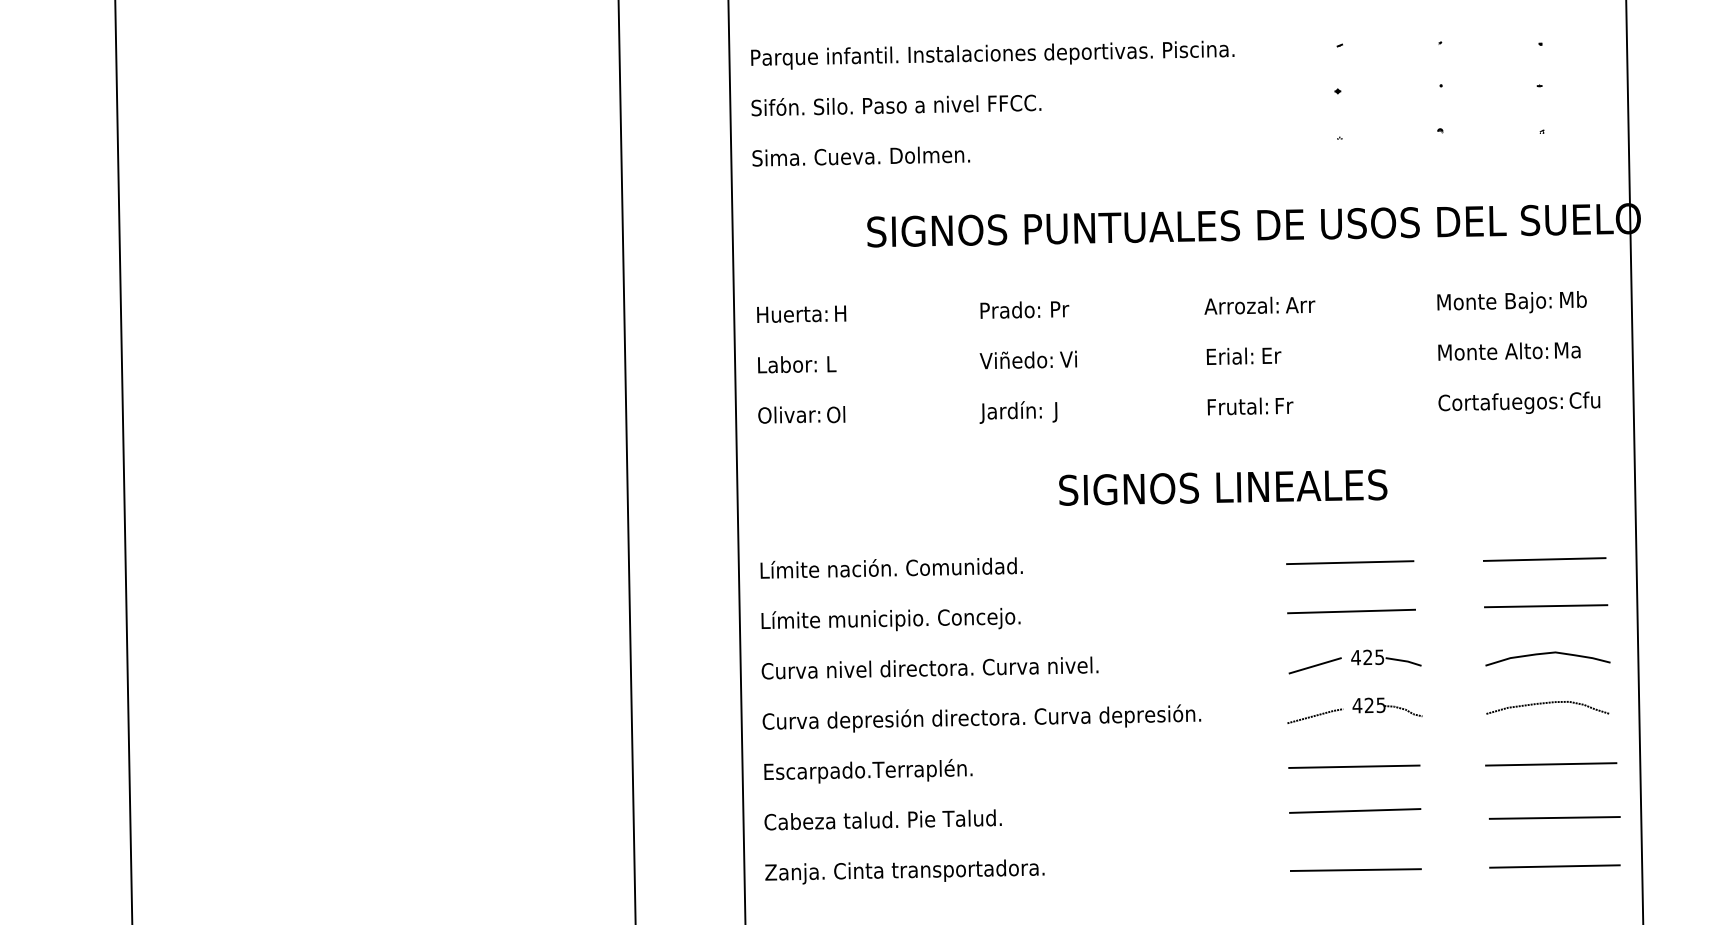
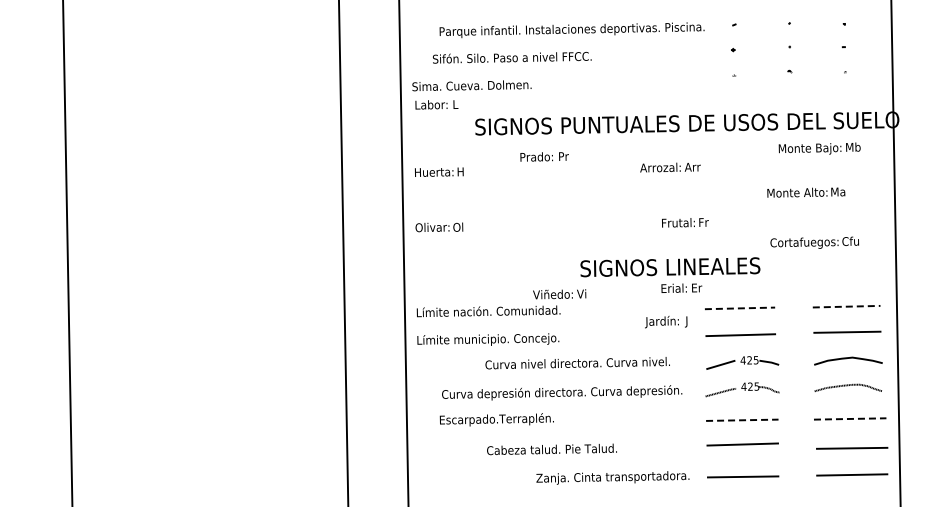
text: (991, 55) -> (571, 30), moved
text: (895, 104) -> (511, 57), moved
text: (1511, 301) -> (819, 148), moved
text: (1259, 305) -> (670, 167), moved
text: (1024, 309) -> (544, 156), moved
text: (1509, 351) -> (806, 192), moved
text: (1243, 354) -> (681, 287), moved
text: (1028, 360) -> (559, 294), moved
text: (796, 363) -> (436, 104), moved
text: (1518, 402) -> (814, 242), moved
text: (1019, 413) -> (666, 322), moved
line: (1544, 559) -> (846, 306), solid -> dashed
line: (1351, 562) -> (740, 308), solid -> dashed
text: (929, 668) -> (577, 363), moved
text: (982, 717) -> (562, 392), moved
line: (1551, 763) -> (850, 418), solid -> dashed
line: (1354, 767) -> (742, 420), solid -> dashed
text: (867, 770) -> (496, 419), moved
text: (882, 820) -> (551, 449), moved
text: (904, 871) -> (612, 477), moved

